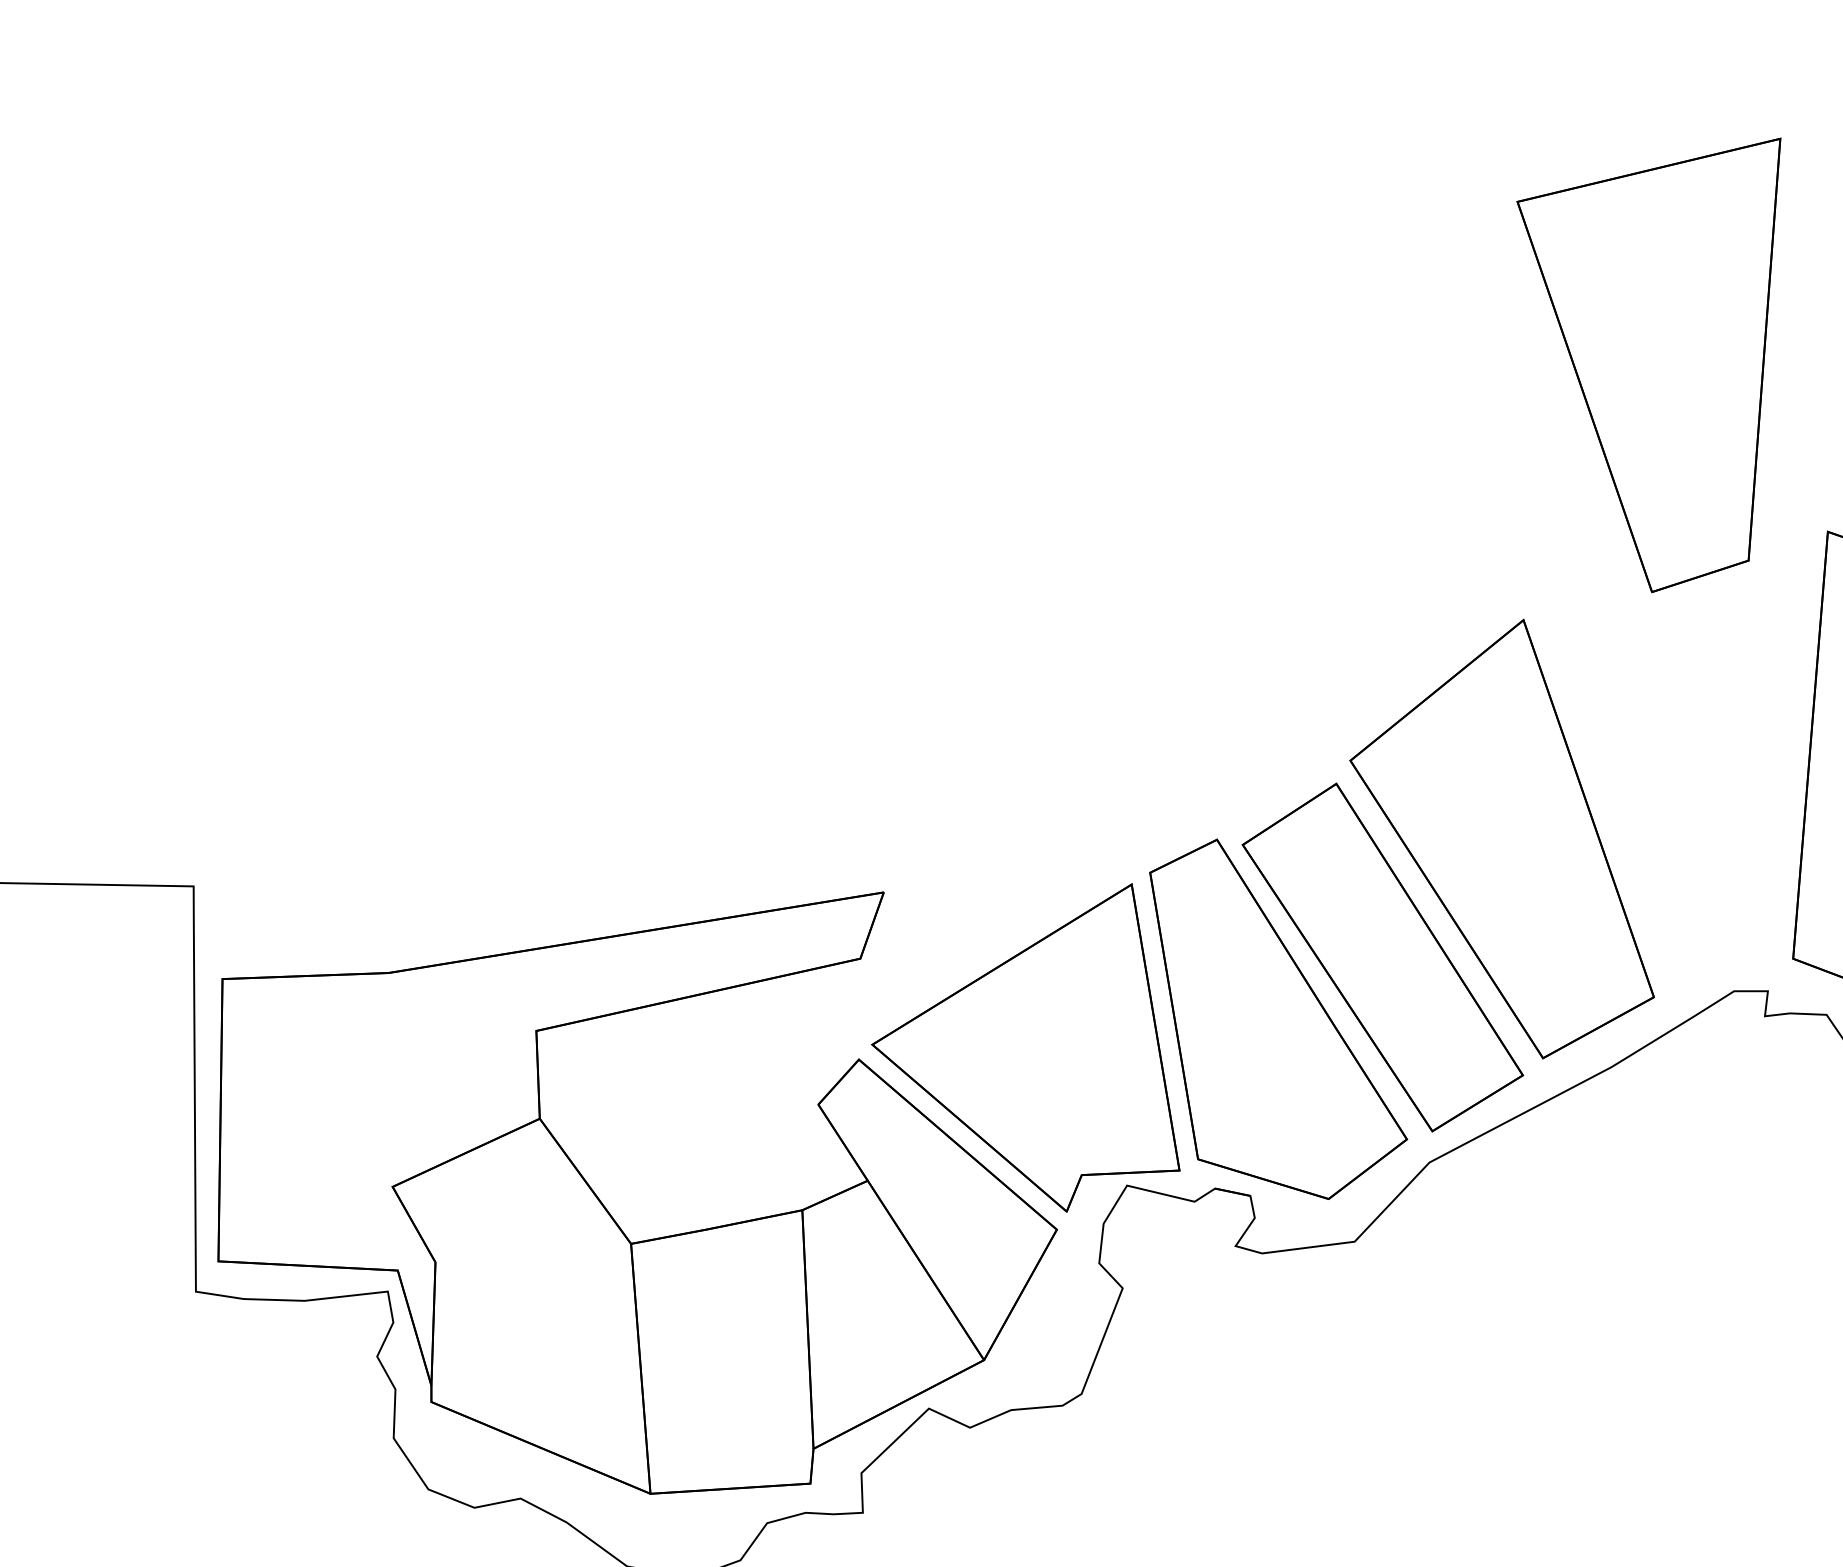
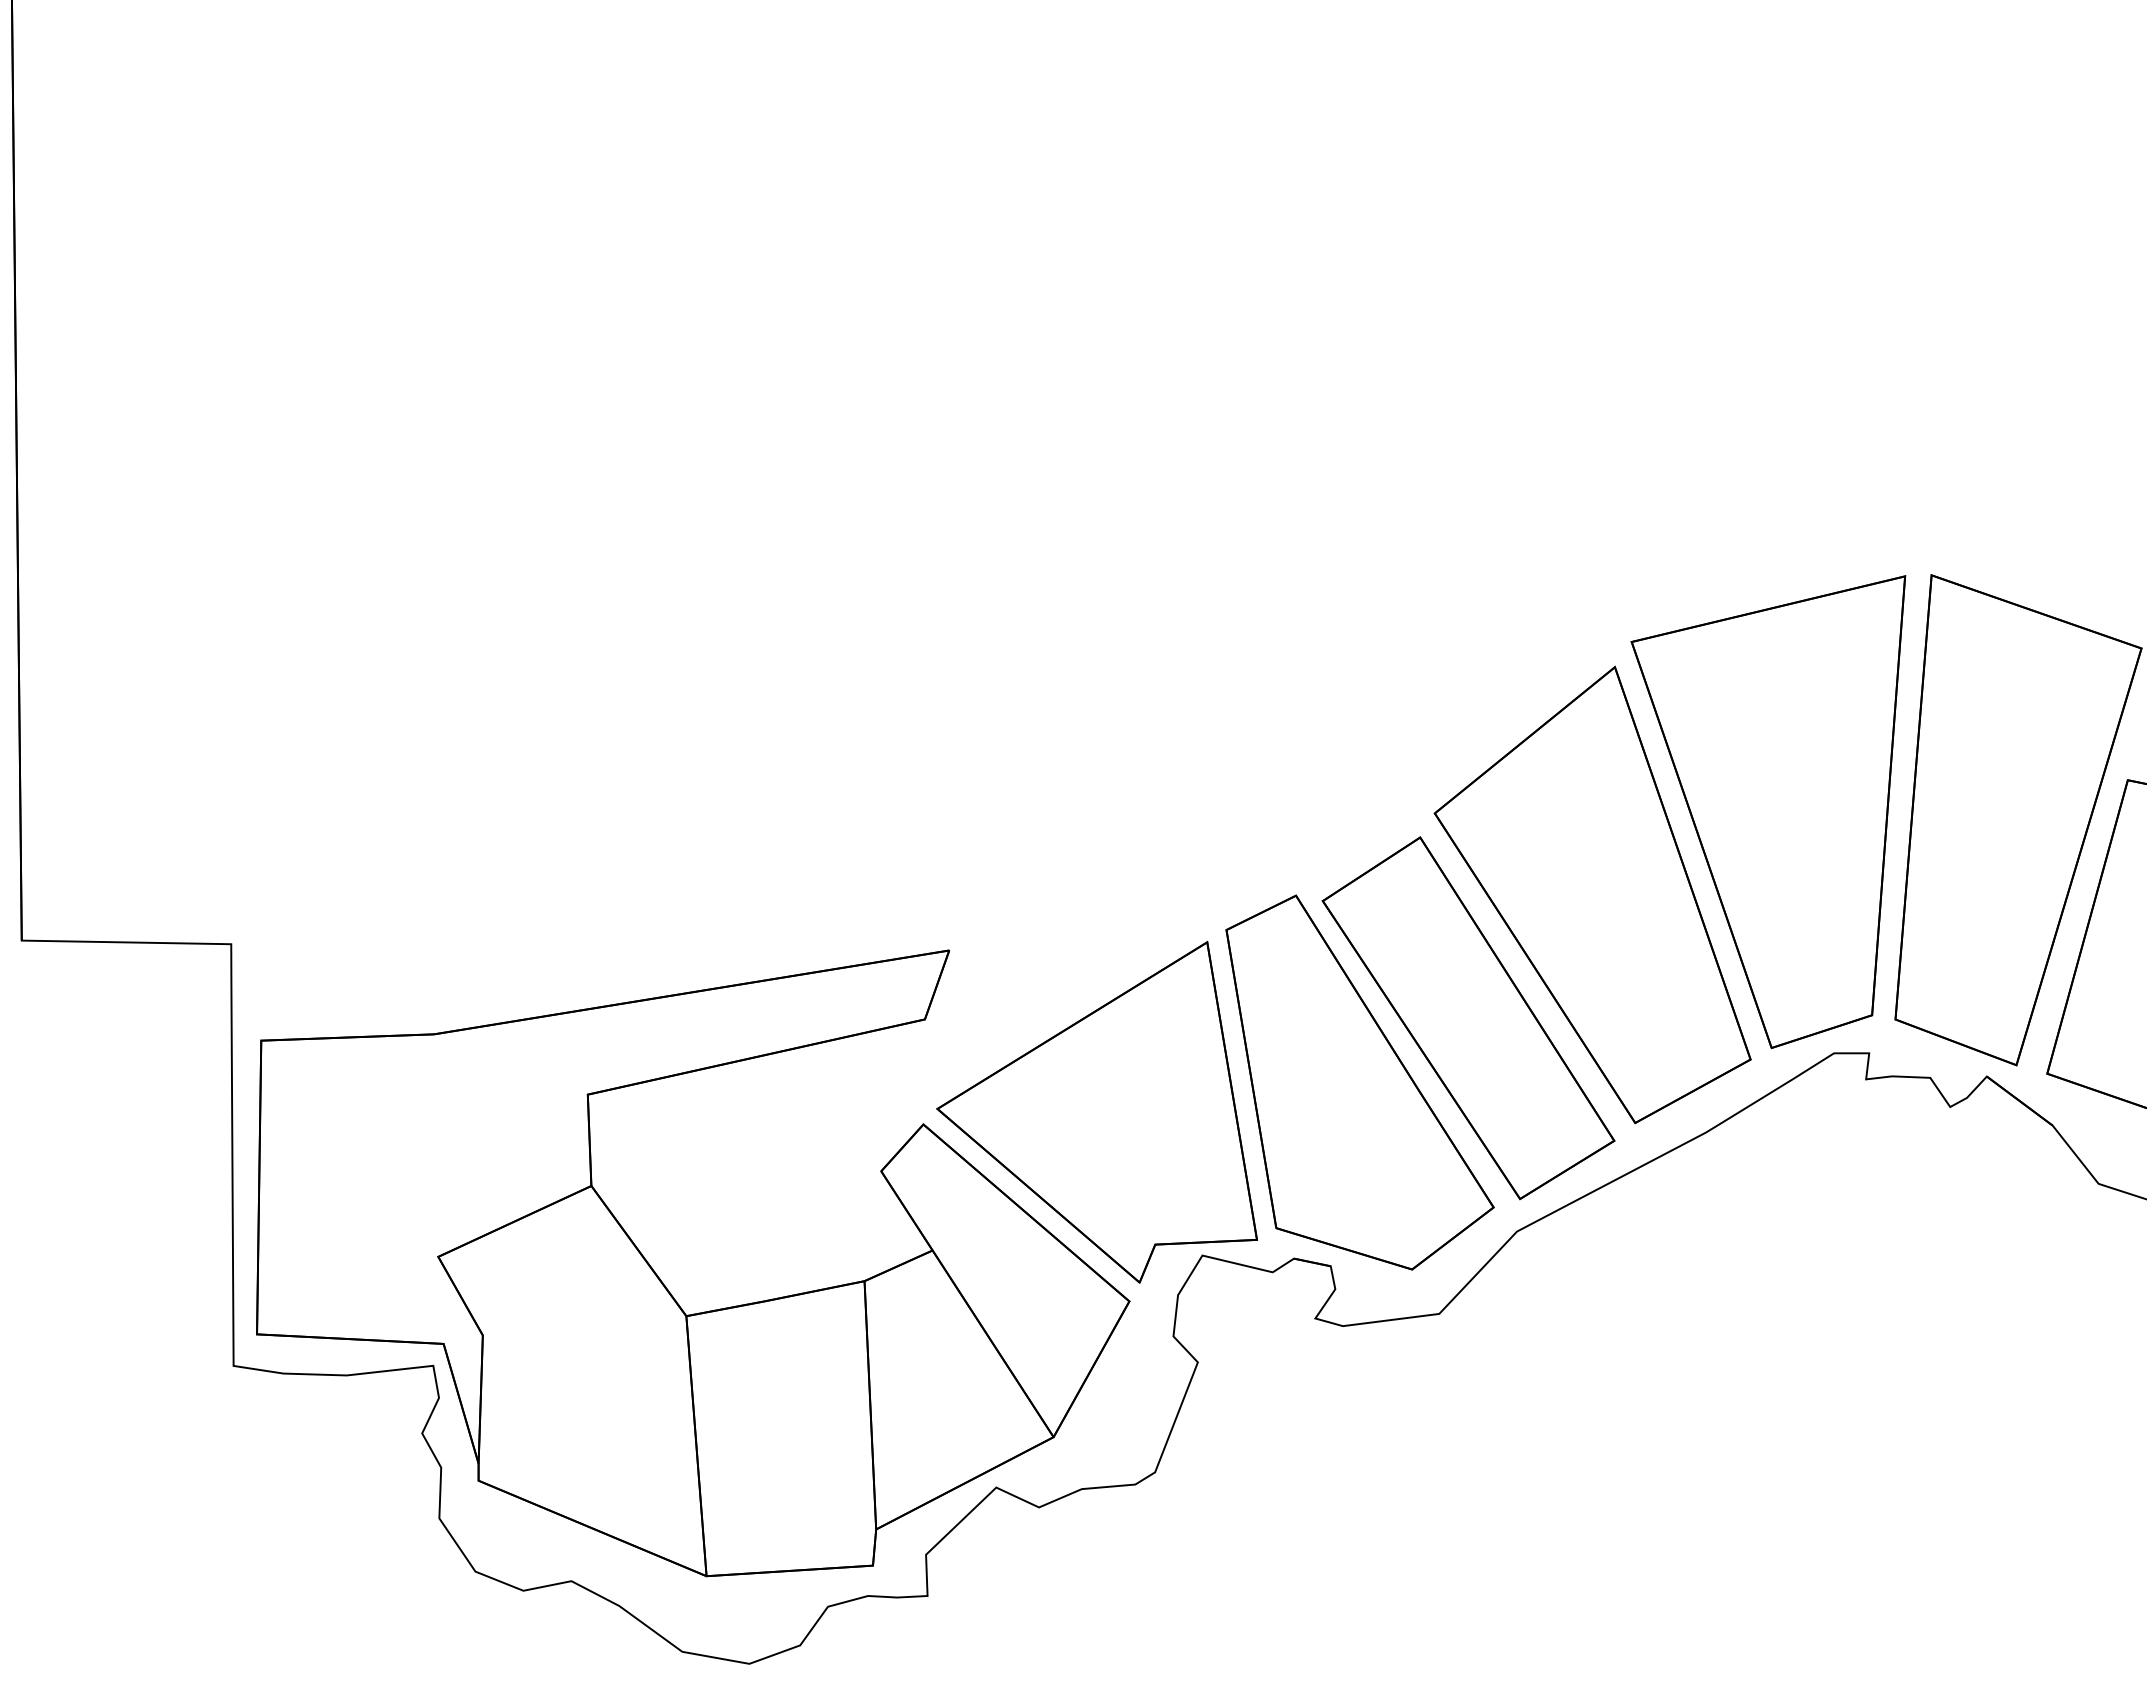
part: (1649, 364) -> (1768, 811), moved

